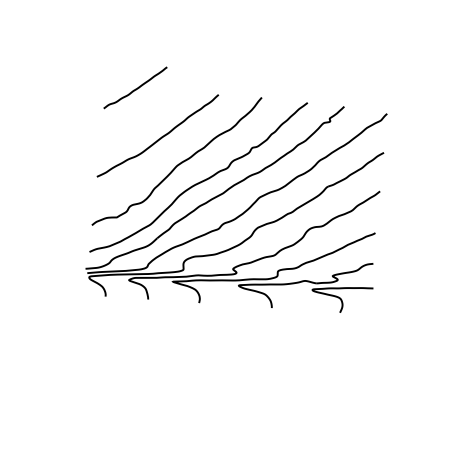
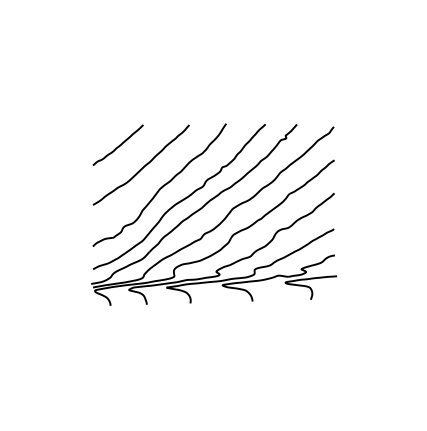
curve: (135, 88) -> (118, 145), moved

